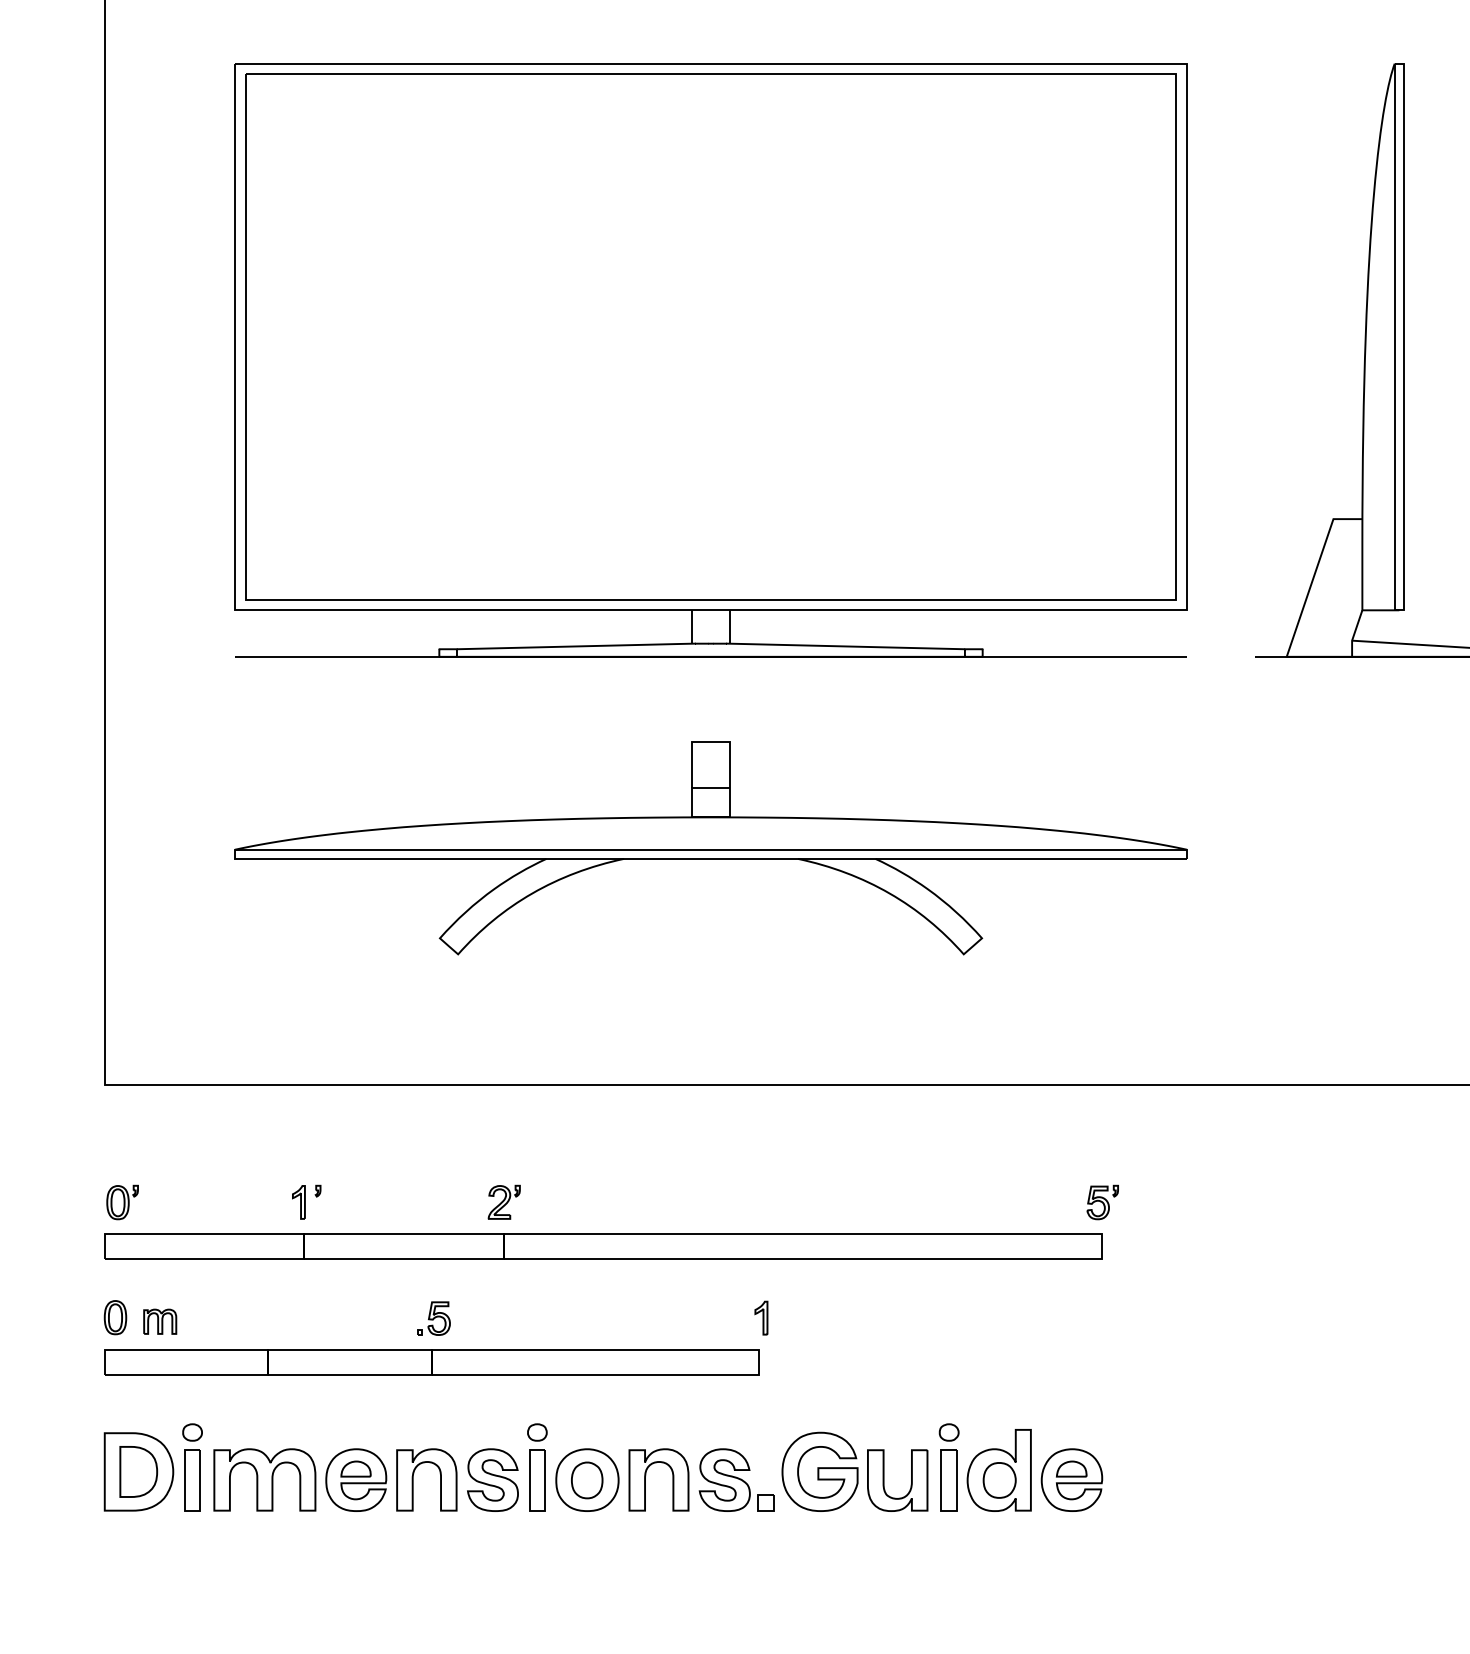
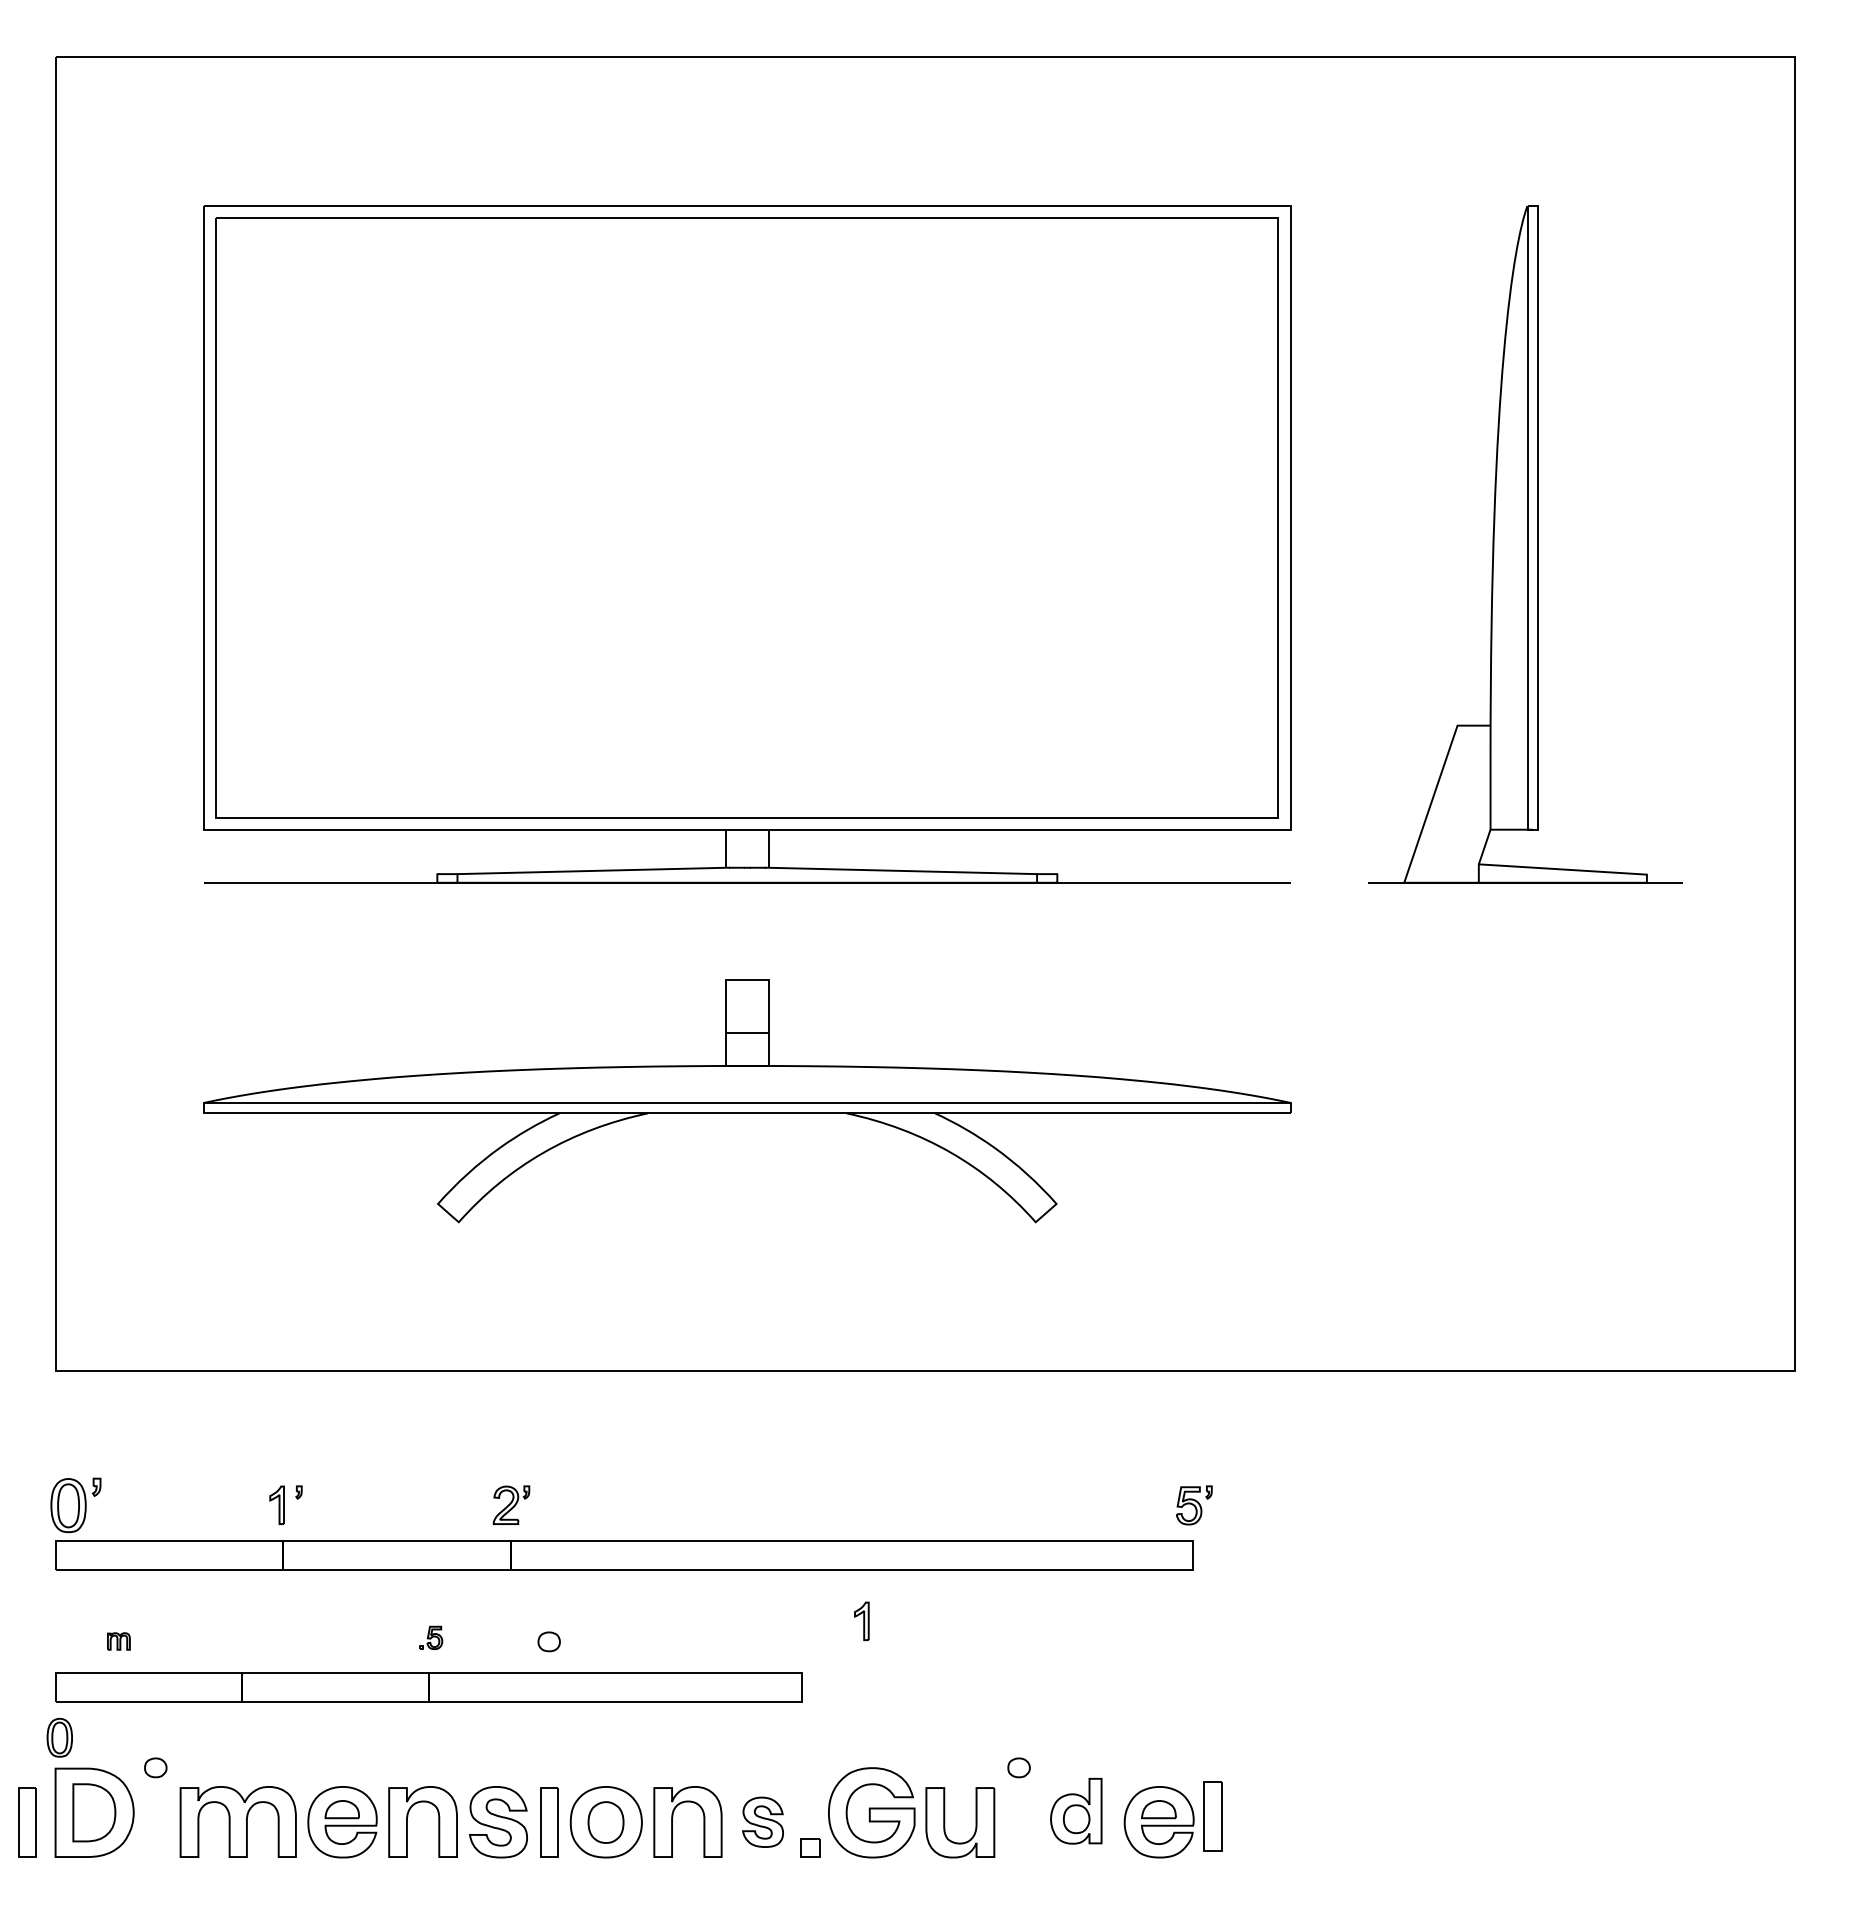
part: (122, 1202) -> (75, 1505), size x1.4
part: (115, 1317) -> (59, 1737), moved
part: (761, 1317) -> (861, 1620), moved
part: (434, 1318) -> (431, 1637), size x0.6
part: (159, 1321) -> (118, 1641), size x0.6
part: (536, 1432) -> (548, 1641), moved
part: (999, 1470) -> (1076, 1811), size x0.7
part: (192, 1480) -> (27, 1822), moved
part: (724, 1480) -> (762, 1822), size x0.7
part: (948, 1480) -> (1212, 1816), moved

